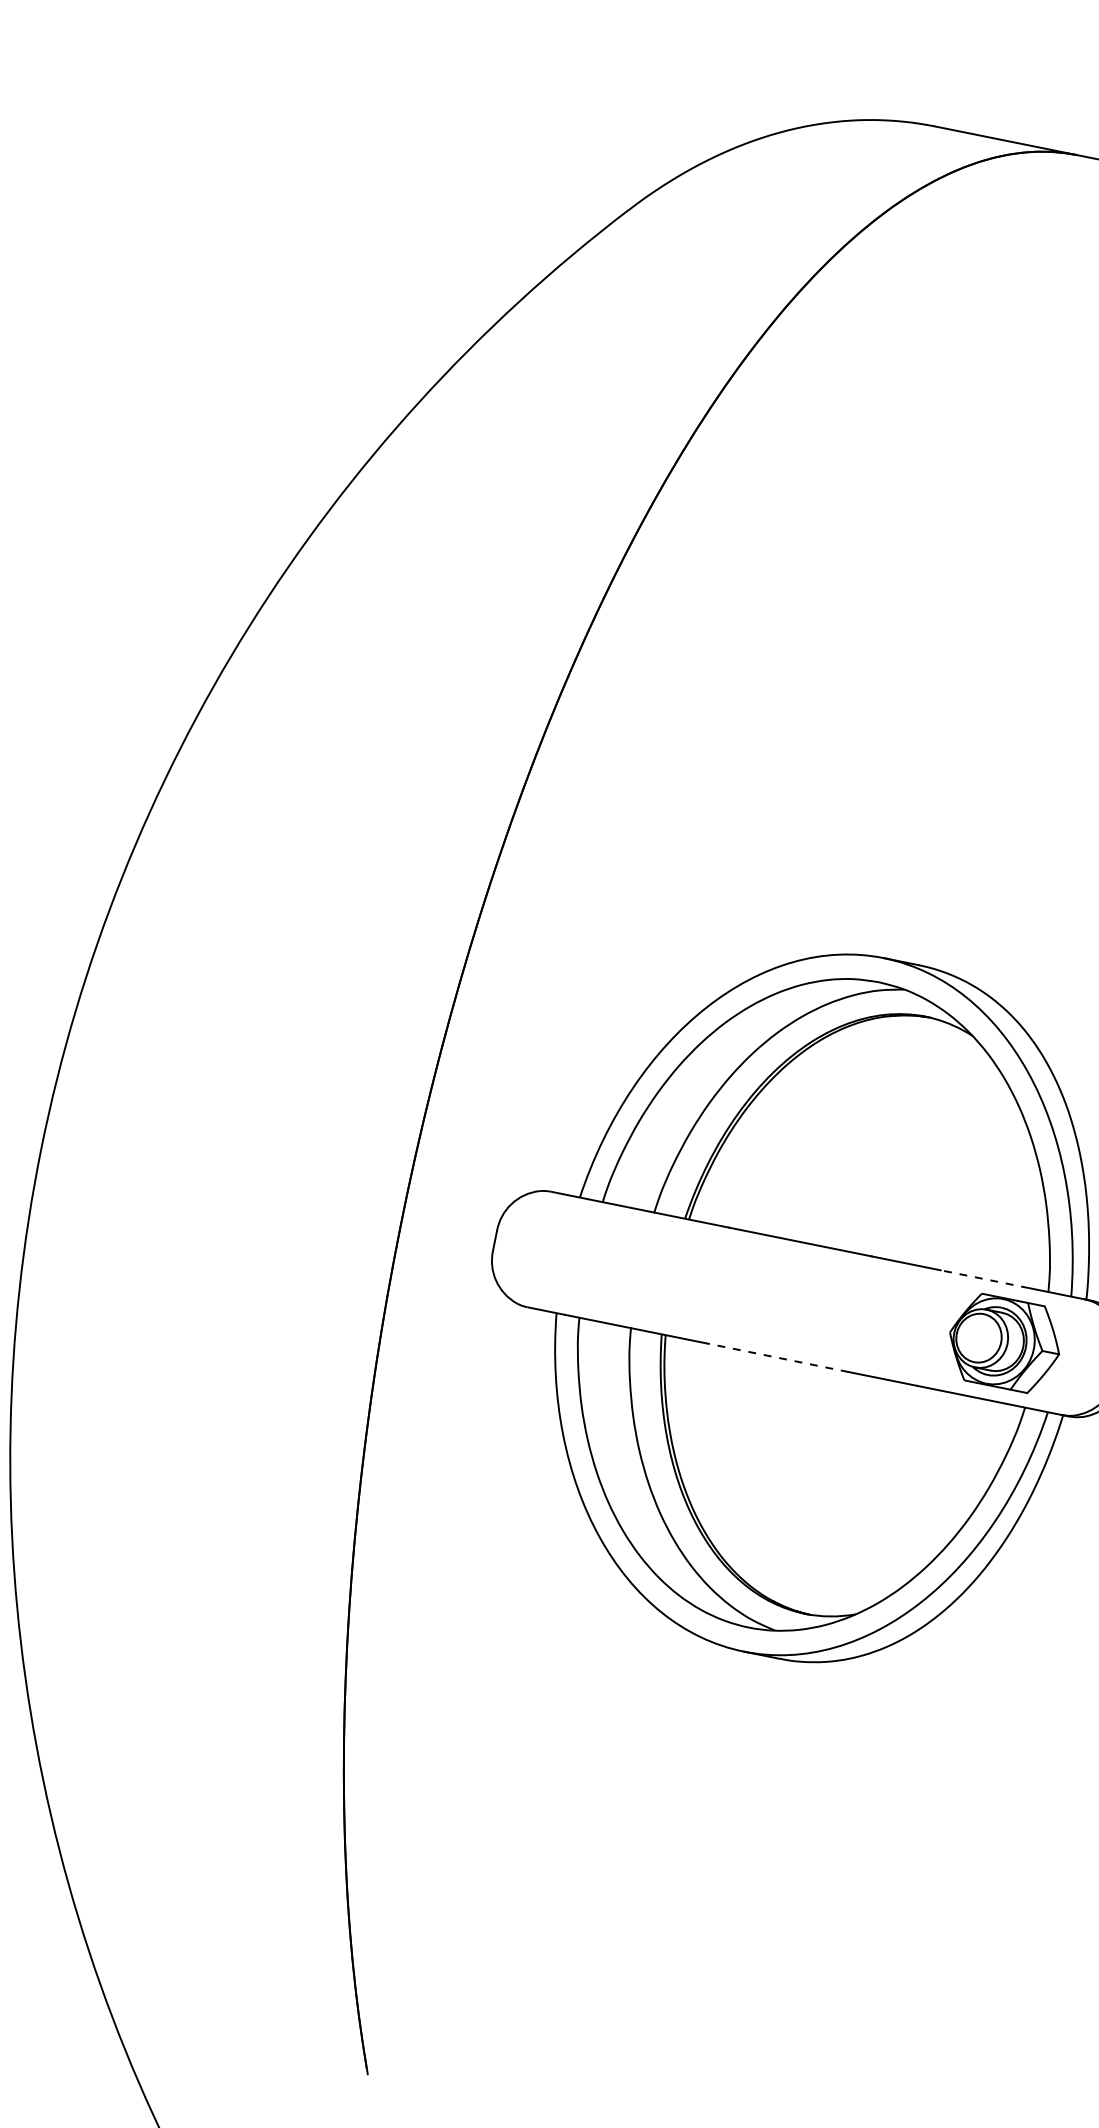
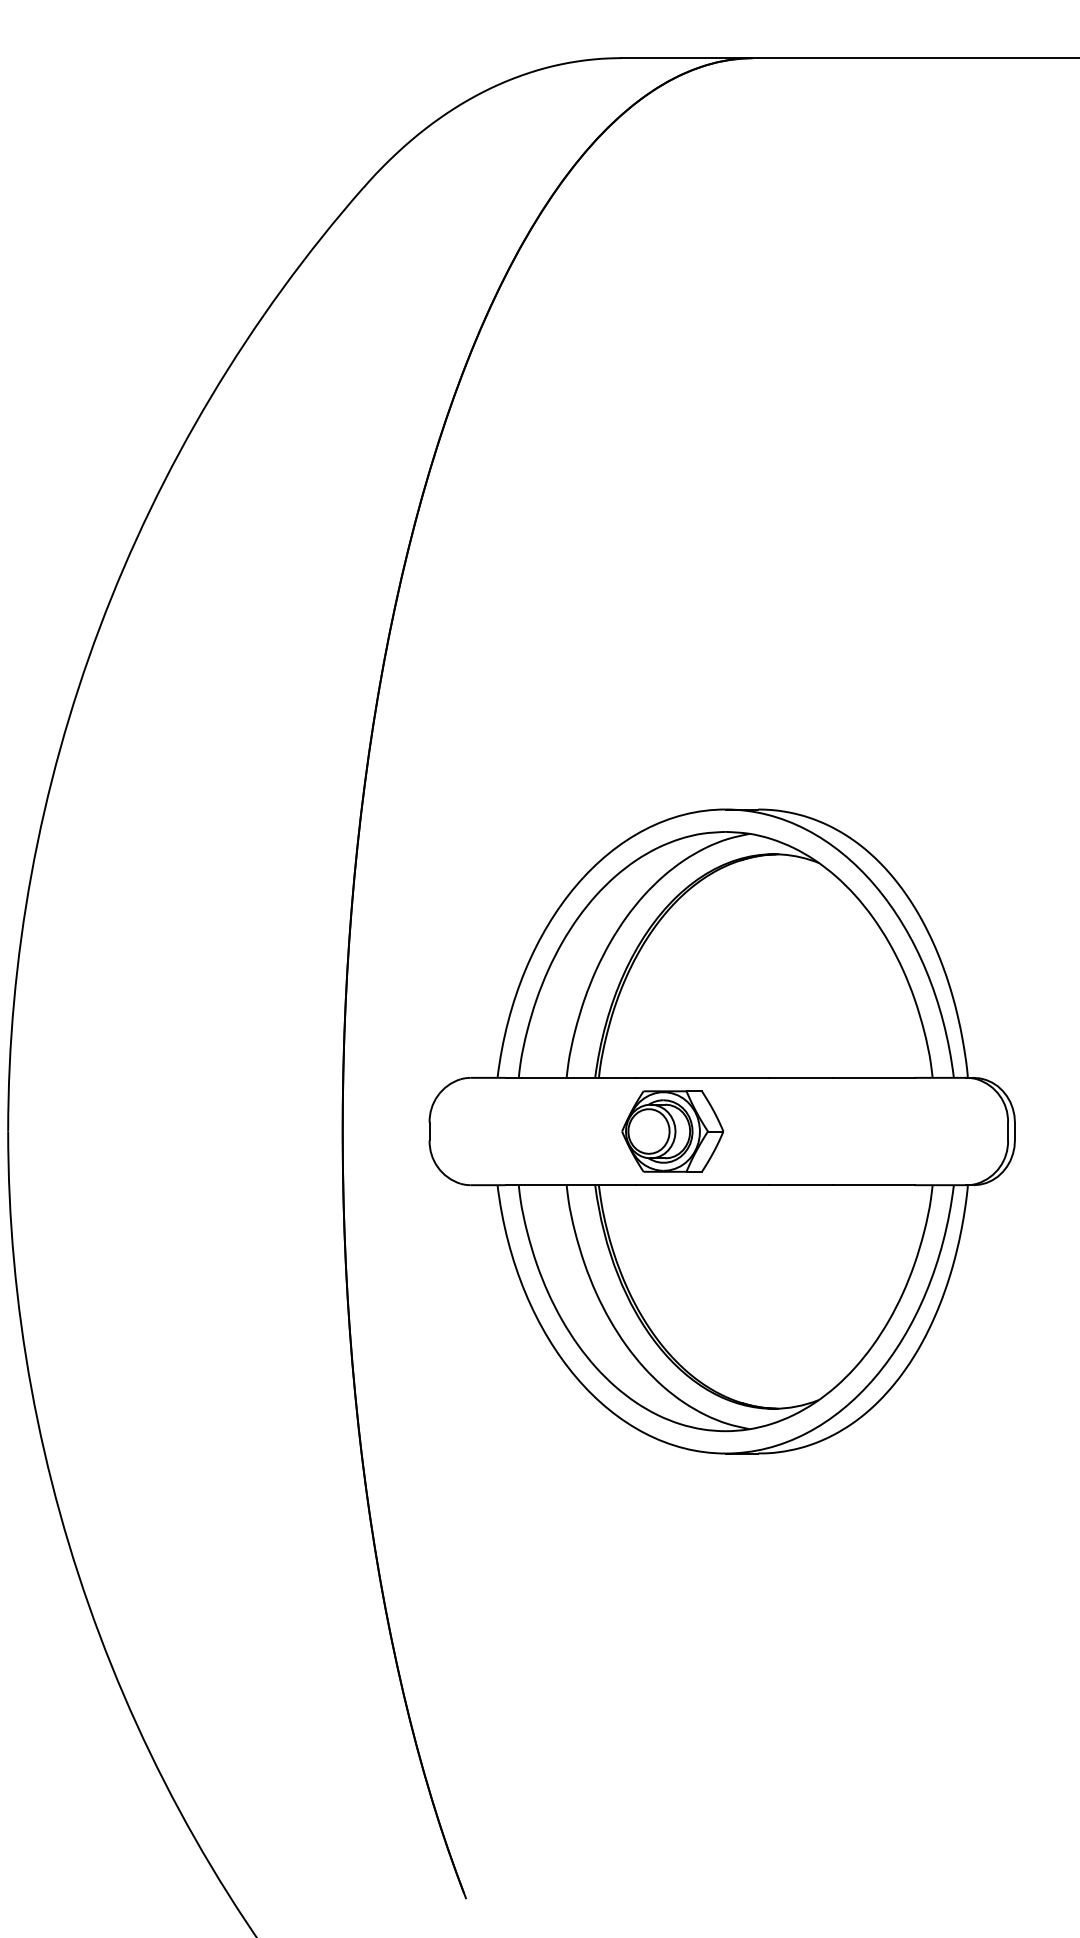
line: (984, 1278) -> (873, 1077), dashed -> solid
part: (1004, 1343) -> (672, 1131), moved
line: (776, 1357) -> (701, 1185), dashed -> solid

